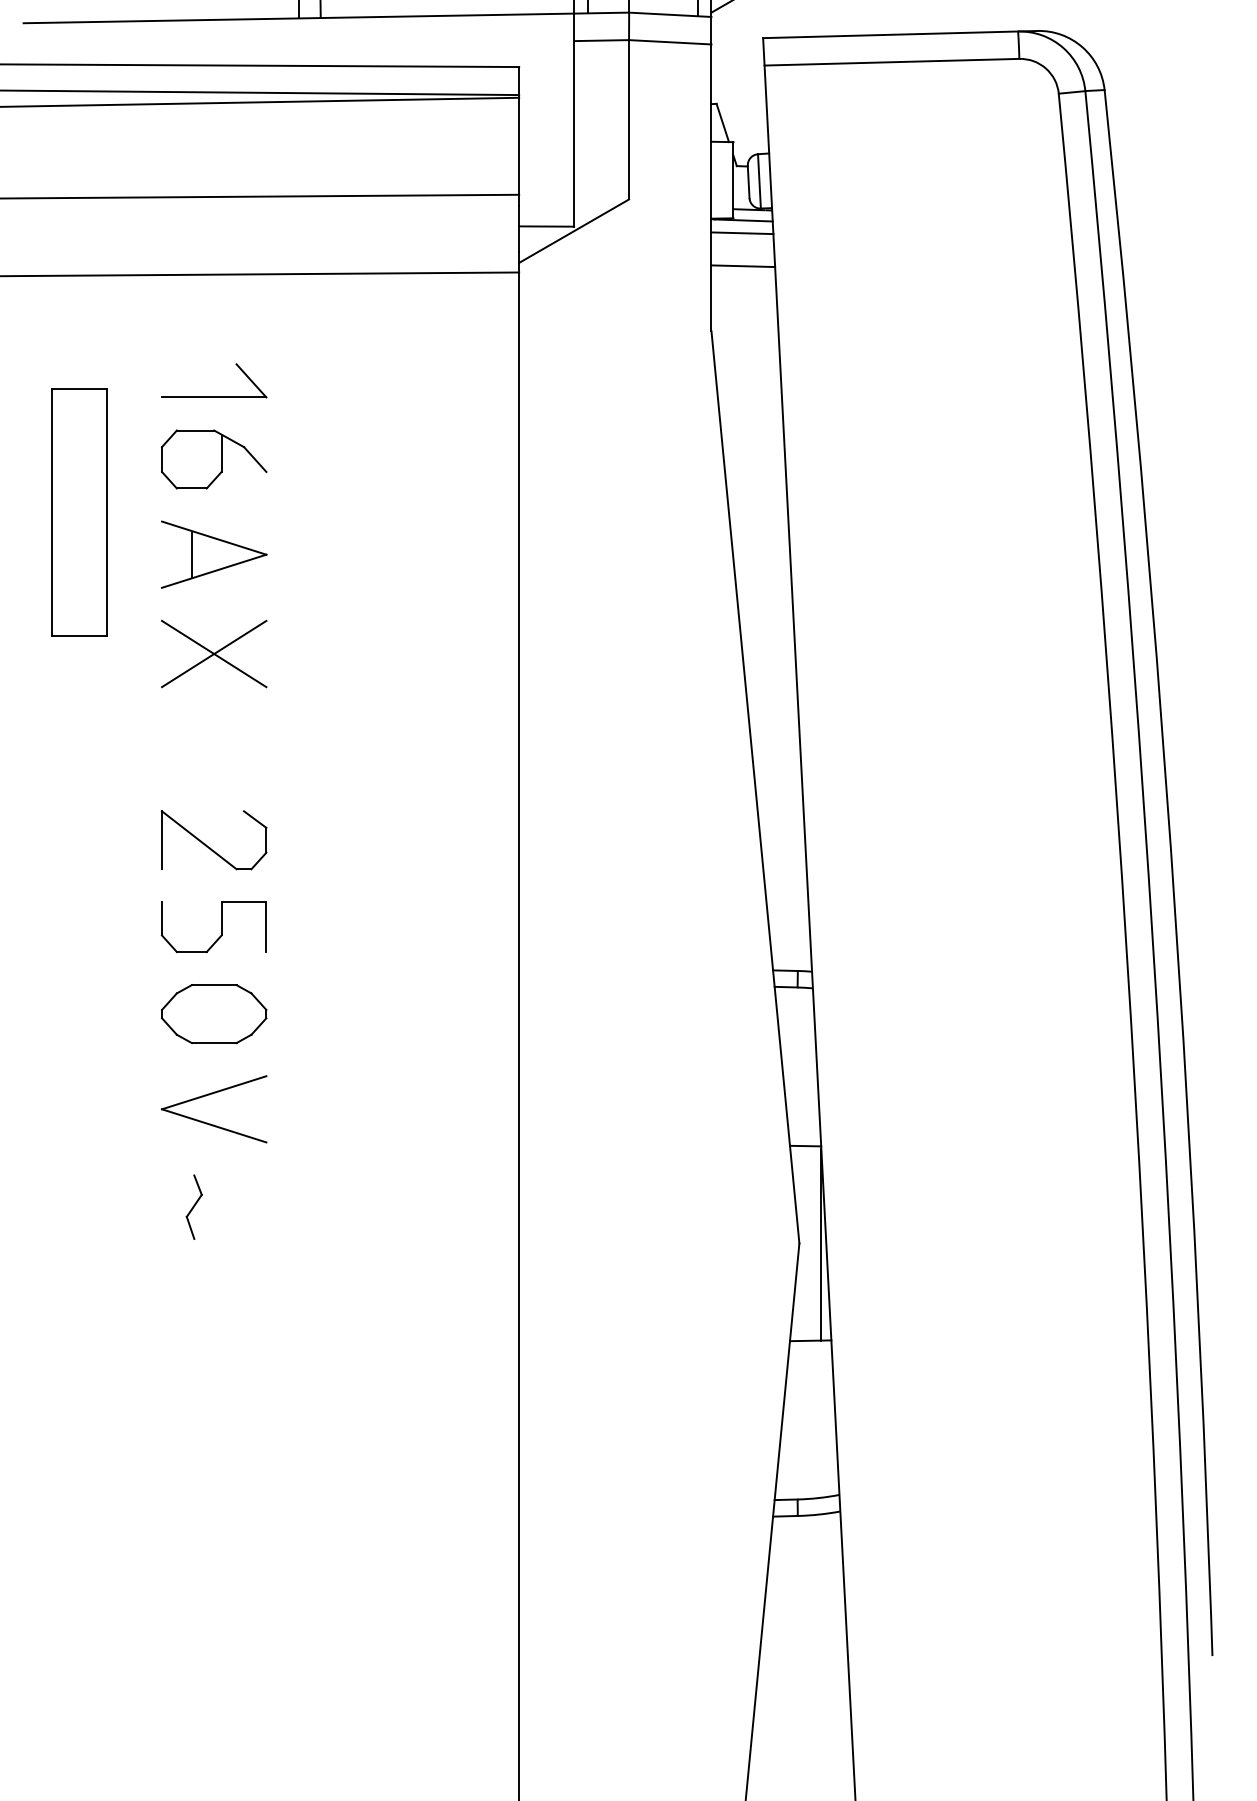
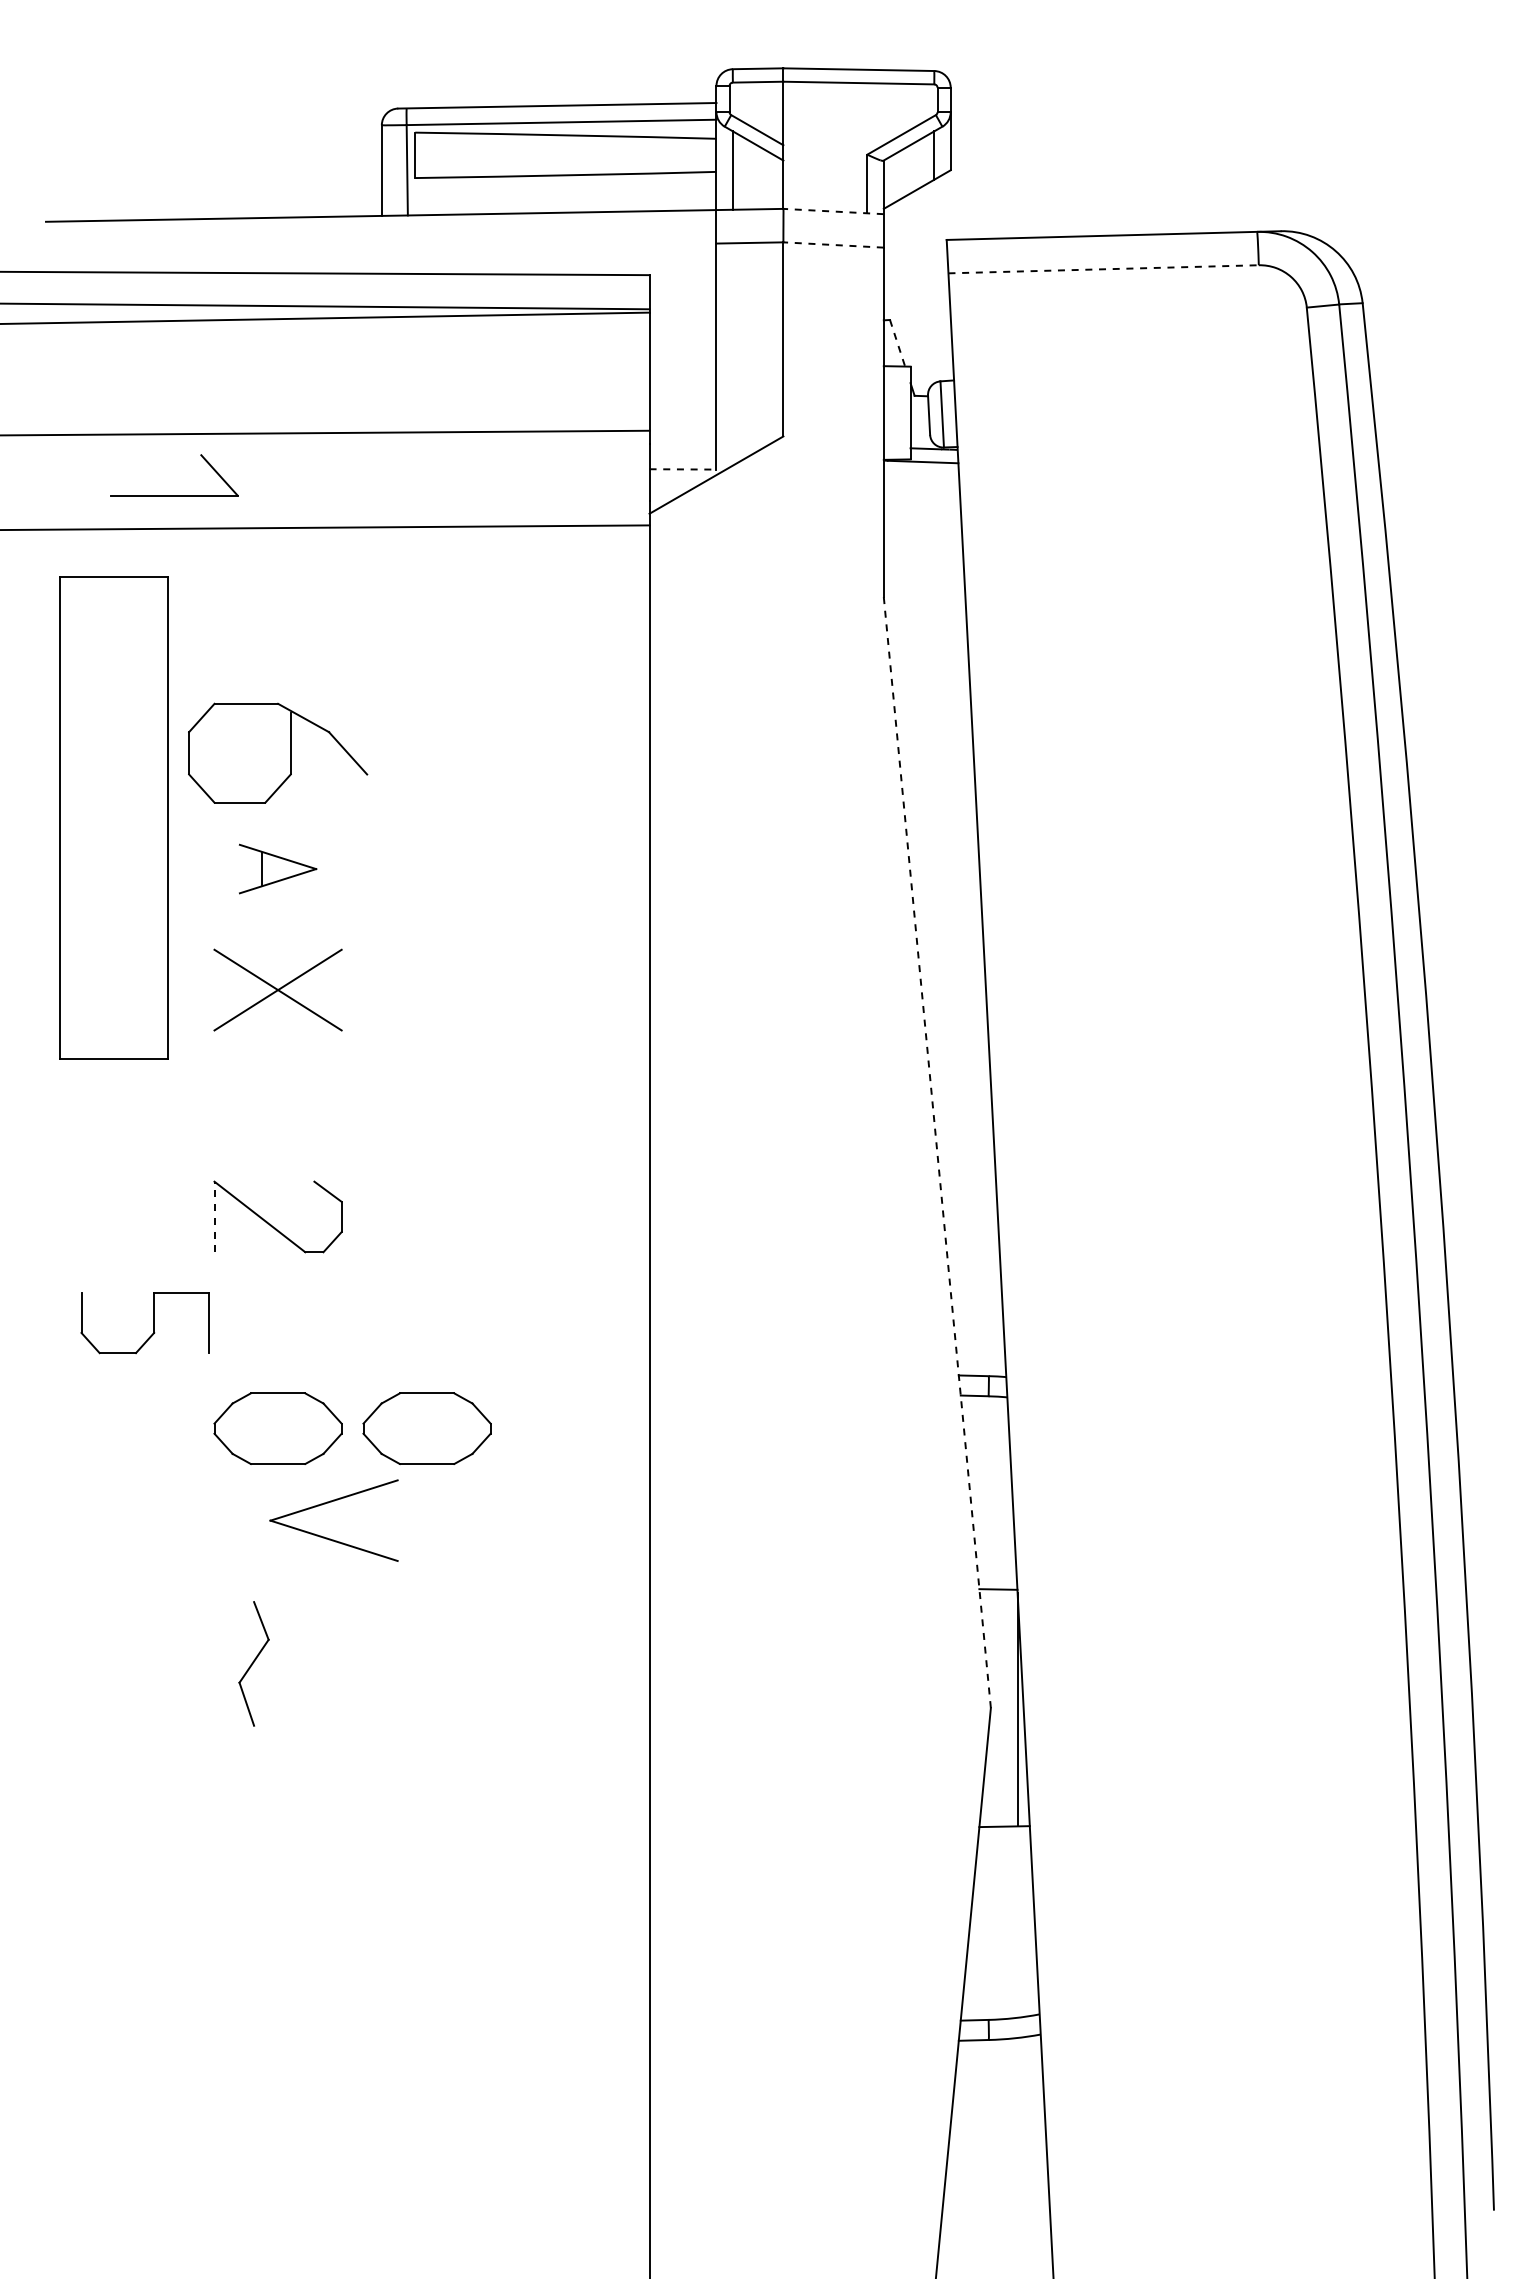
line: (670, 14) -> (833, 211), solid -> dashed
line: (670, 41) -> (833, 244), solid -> dashed
line: (892, 62) -> (1104, 269), solid -> dashed
line: (722, 123) -> (897, 343), solid -> dashed
line: (547, 226) -> (683, 469), solid -> dashed
line: (742, 233) -> (921, 477), removed
line: (743, 266) -> (922, 517), removed
part: (214, 397) -> (174, 495), moved
part: (213, 458) -> (277, 752), size x1.4
part: (79, 512) -> (114, 817), size x1.6
part: (213, 554) -> (277, 868), size x0.6
line: (755, 787) -> (937, 1152), solid -> dashed
line: (161, 839) -> (214, 1216), solid -> dashed
part: (221, 927) -> (153, 1323), moved
part: (336, 1013) -> (426, 1428), added
part: (209, 1095) -> (328, 1503), moved
part: (194, 1206) -> (253, 1663), size x1.6

